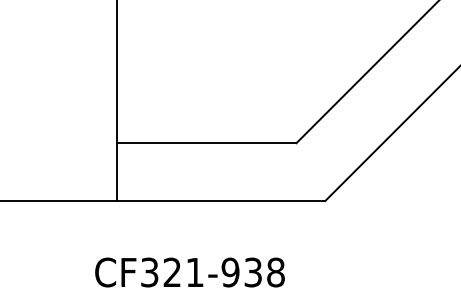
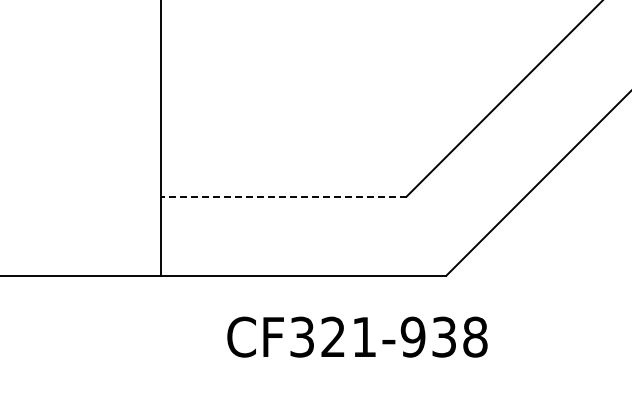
line: (206, 143) -> (283, 196), solid -> dashed
text: (190, 272) -> (357, 336), moved

